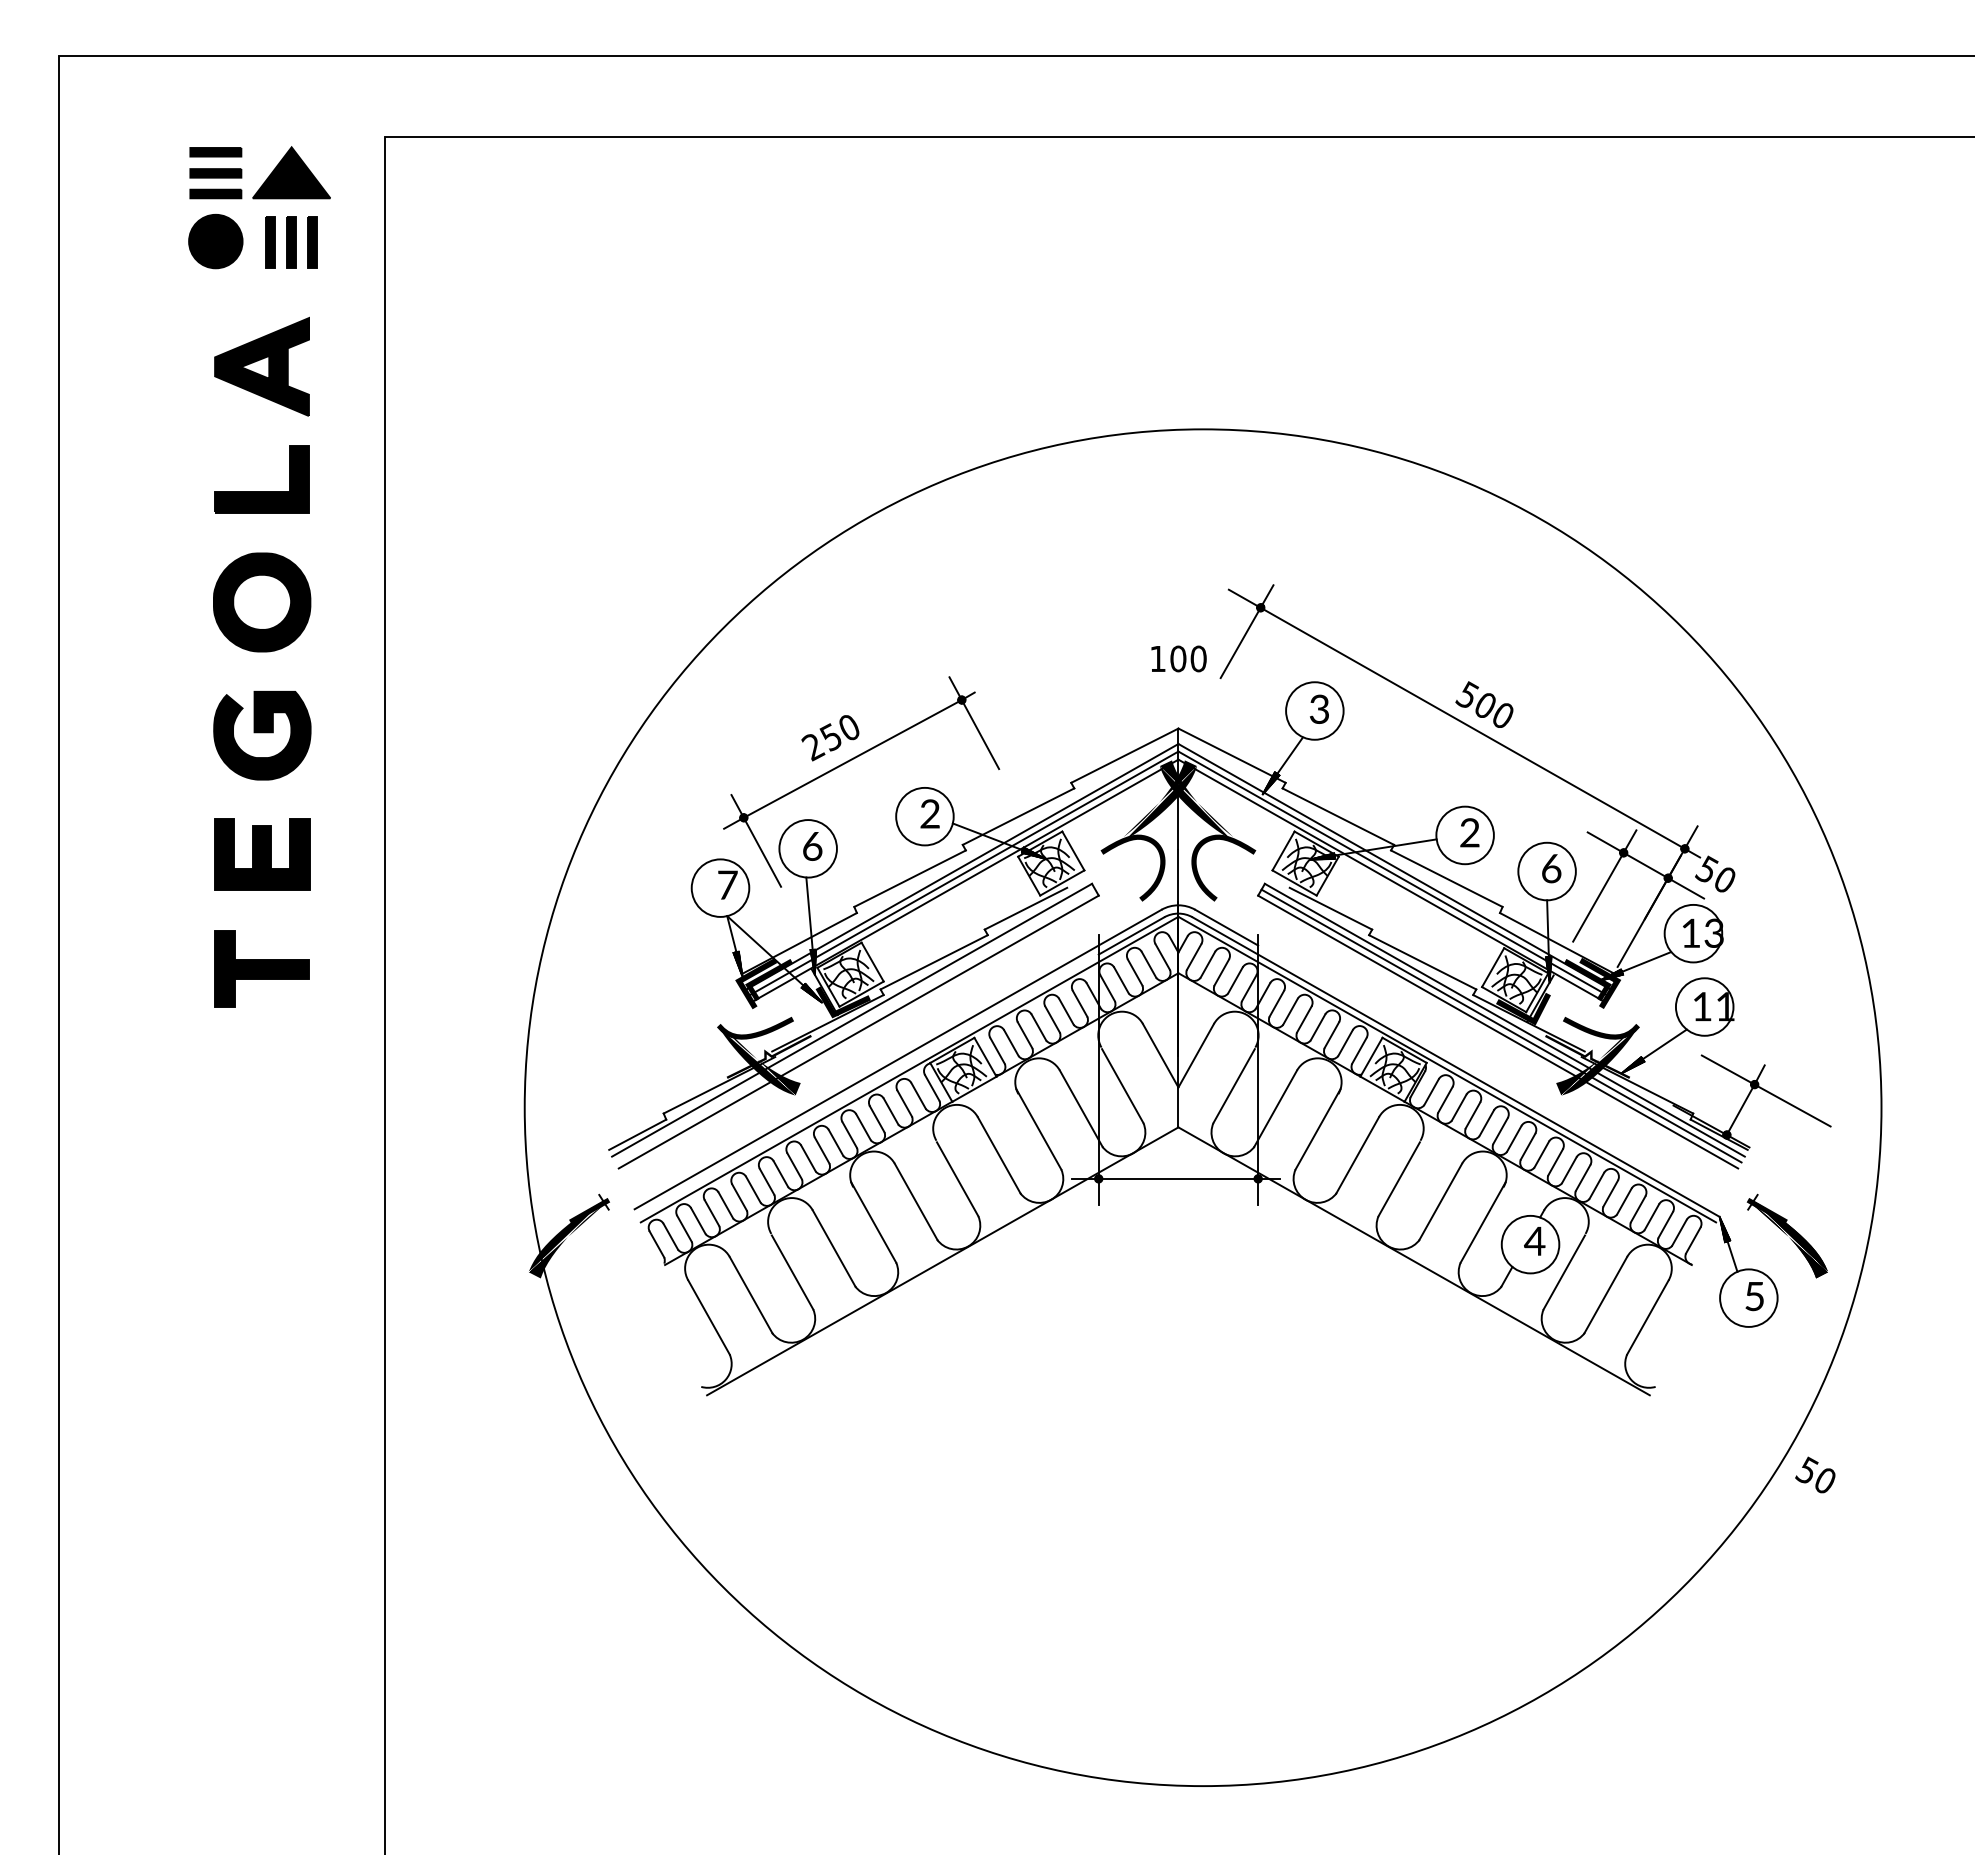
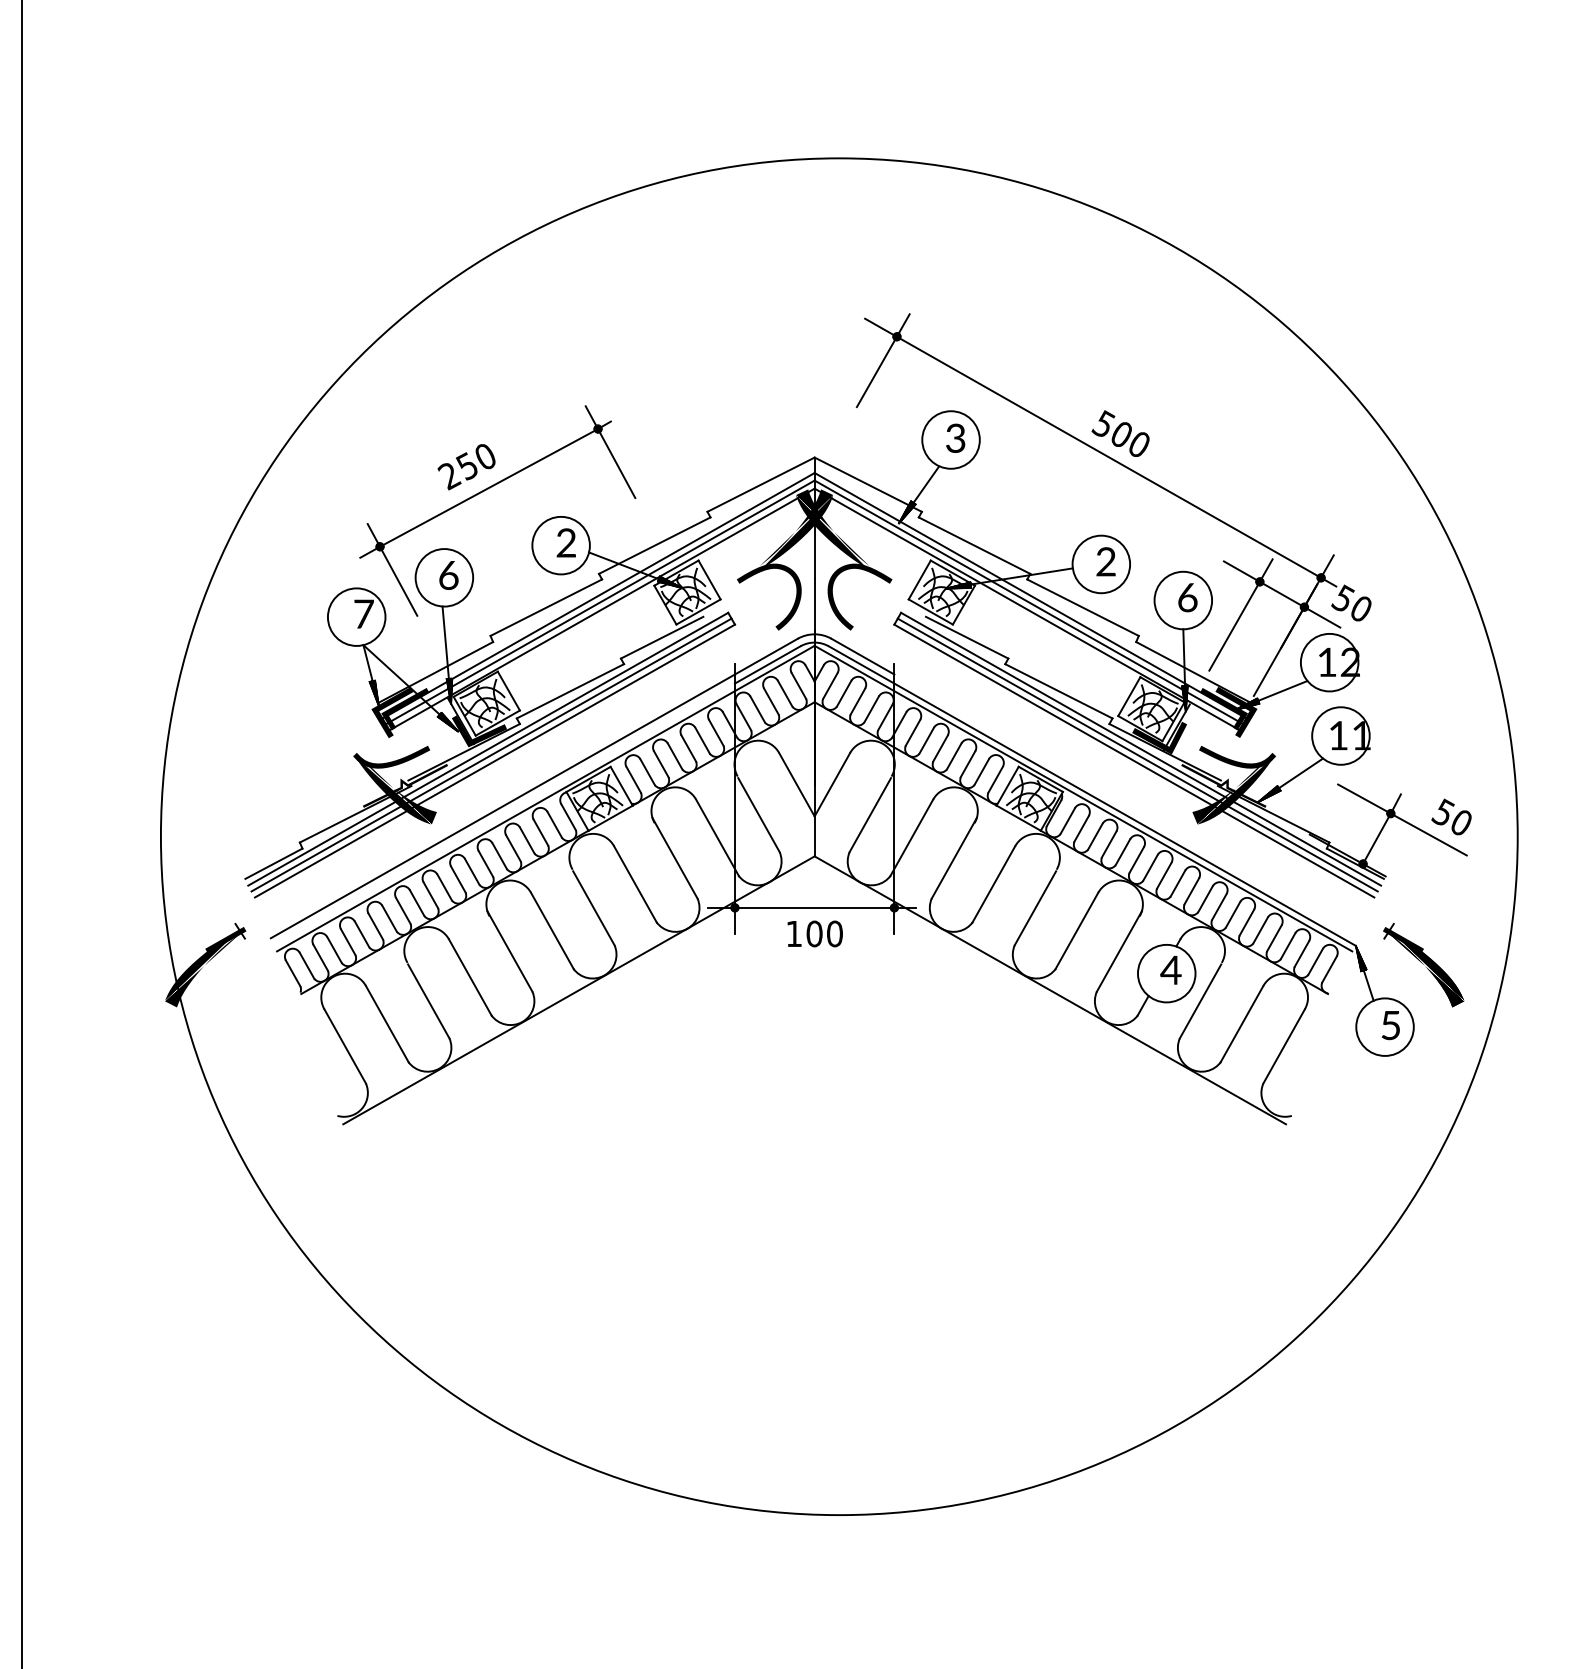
text: (1178, 658) -> (814, 933), moved
text: (1713, 933) -> (1349, 662), 13 -> 12
line: (855, 1025) -> (491, 754), added
text: (1815, 1474) -> (1451, 816), moved

